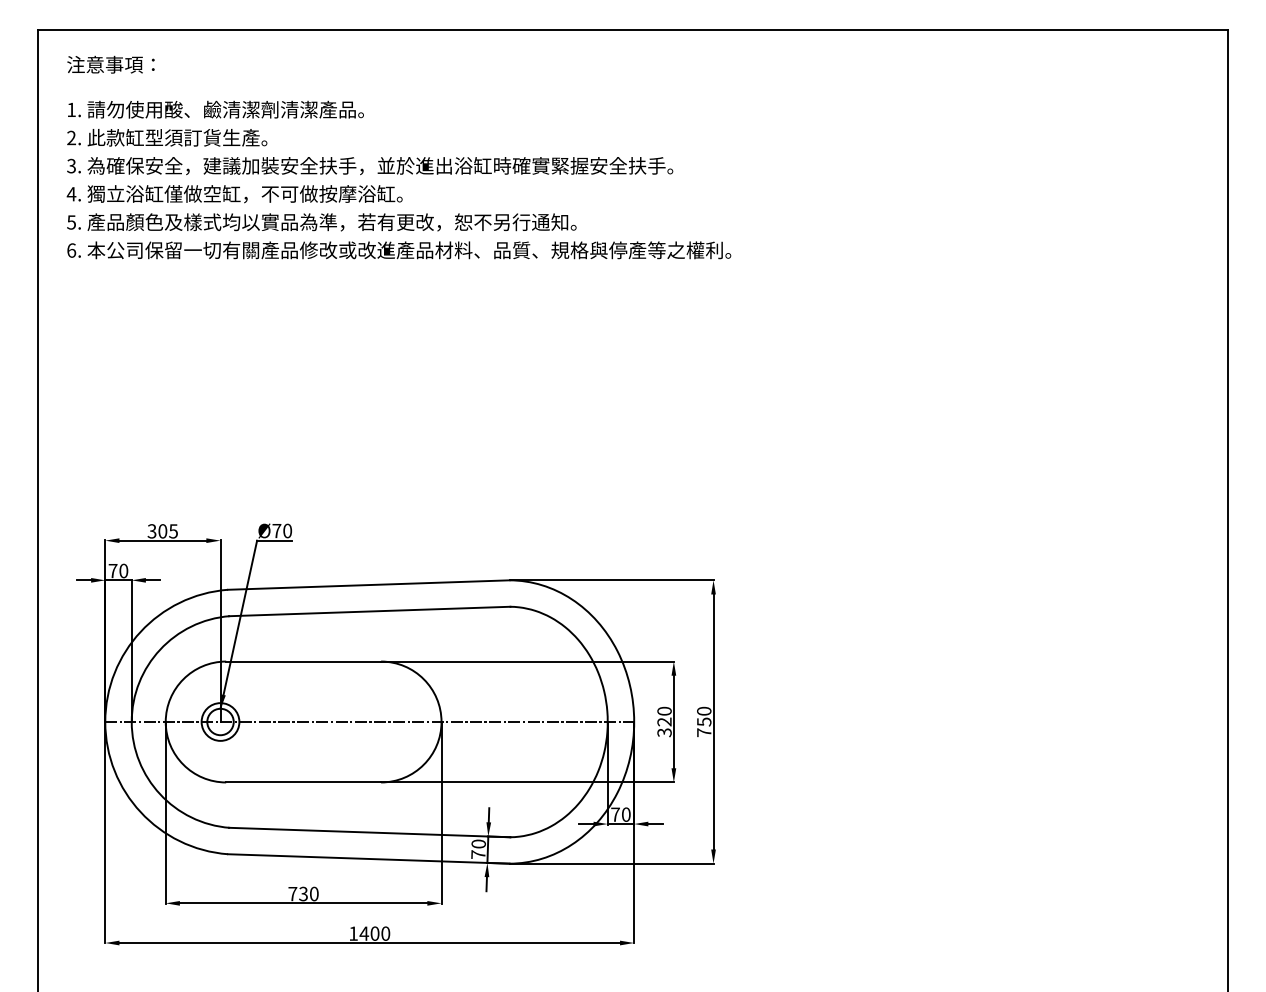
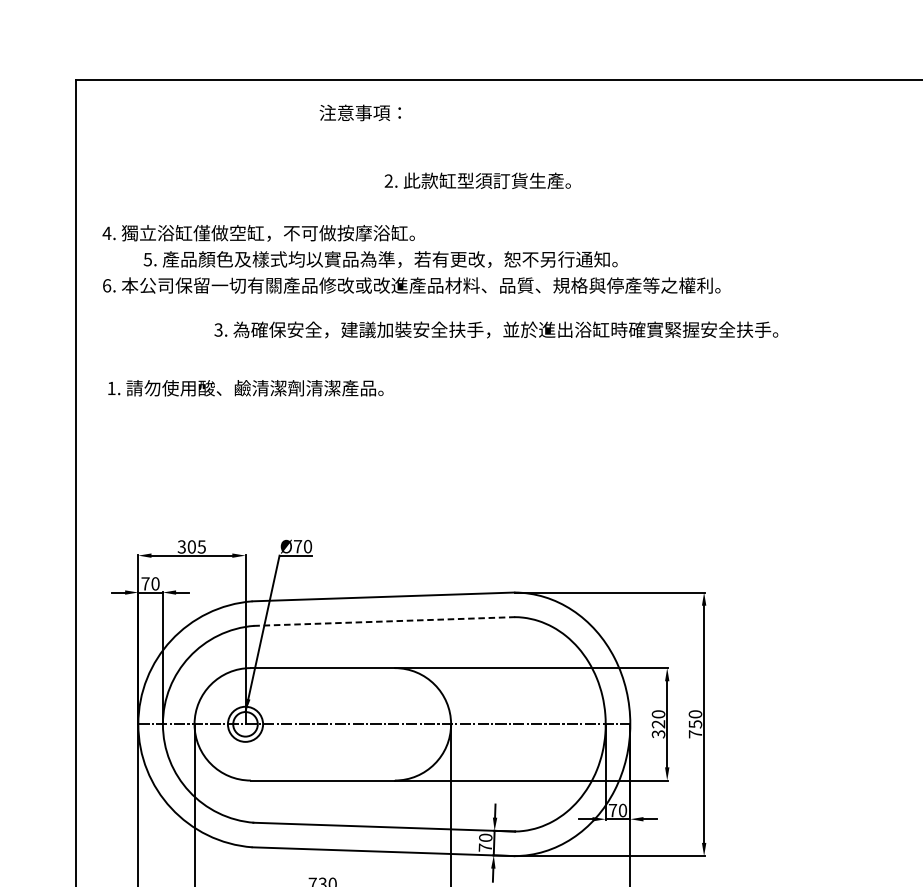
text: (110, 64) -> (359, 112), moved
text: (215, 109) -> (245, 388), moved
text: (167, 137) -> (478, 180), moved
text: (370, 166) -> (496, 330), moved
text: (321, 222) -> (380, 259), moved
line: (369, 611) -> (384, 621), solid -> dashed

